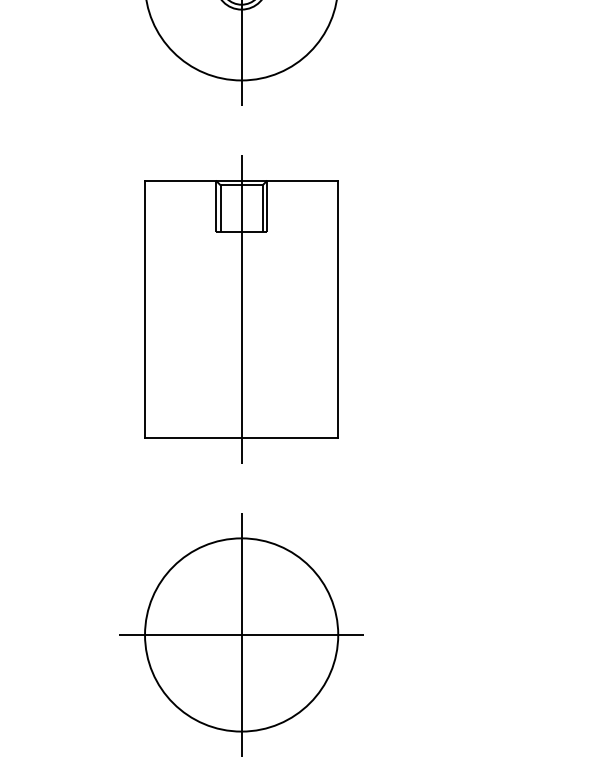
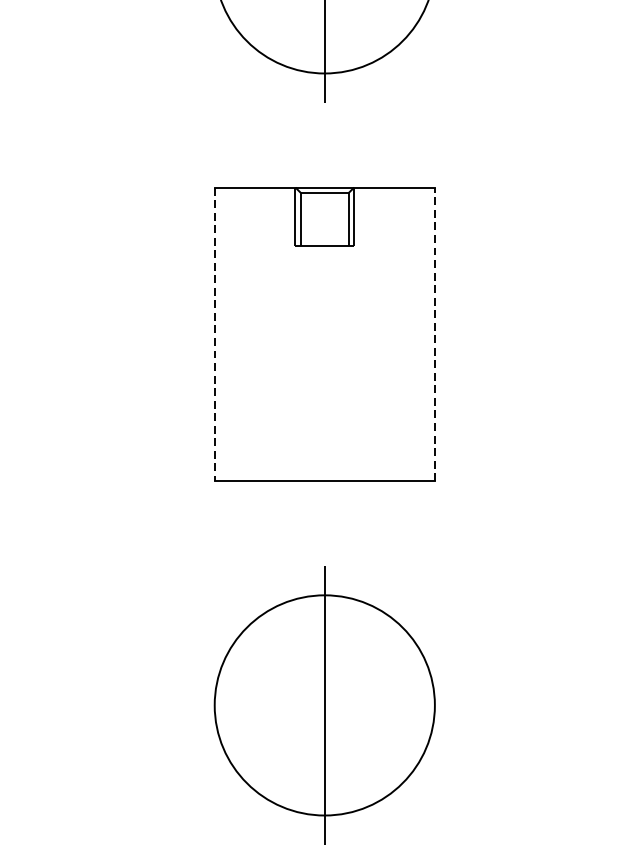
line: (241, 308) -> (324, 333), removed
line: (145, 309) -> (215, 334), solid -> dashed
line: (338, 309) -> (435, 334), solid -> dashed
line: (241, 634) -> (324, 704), removed

